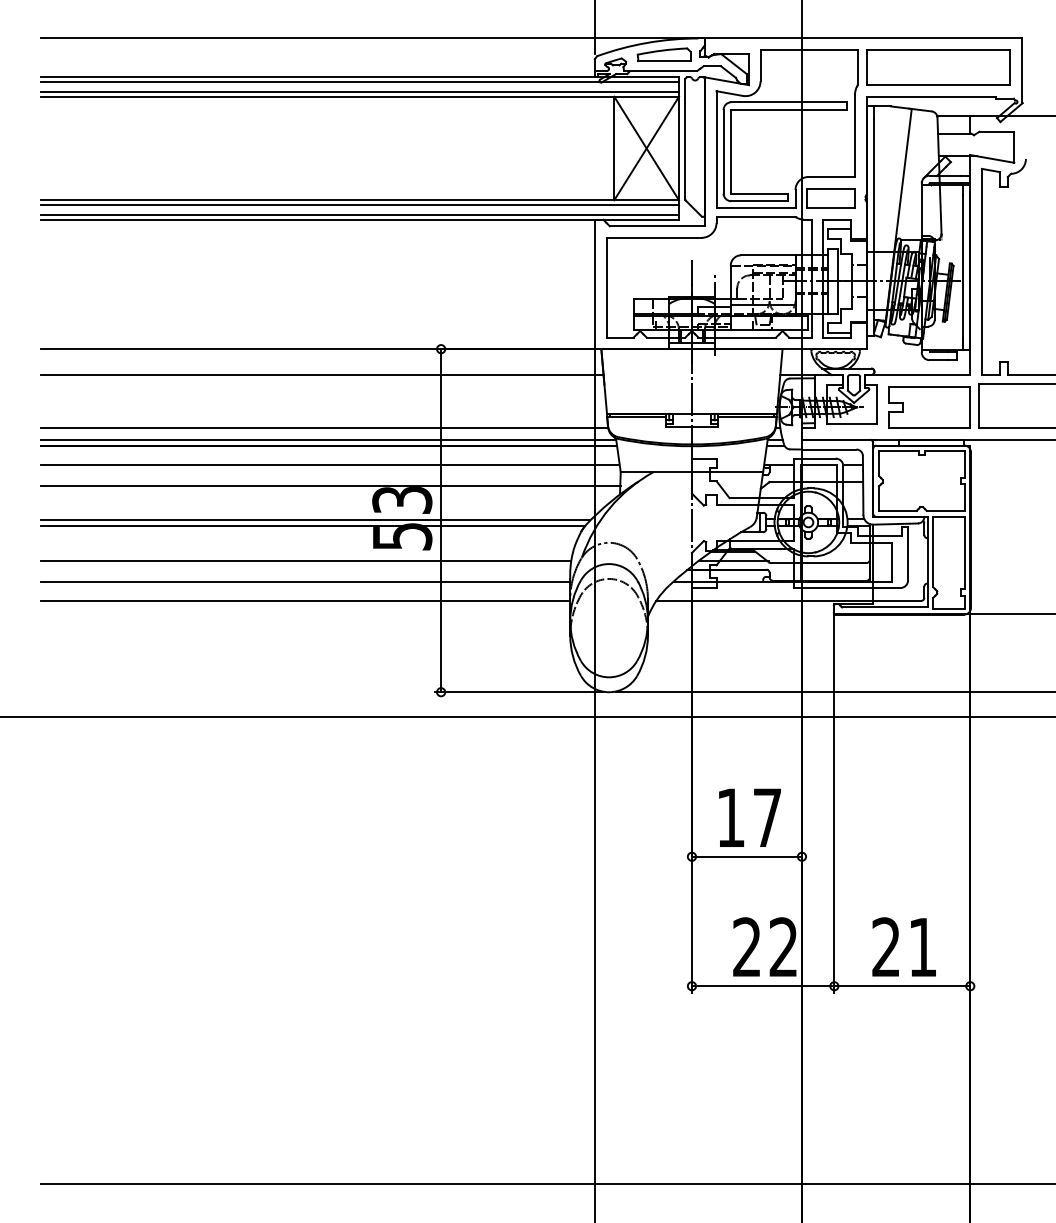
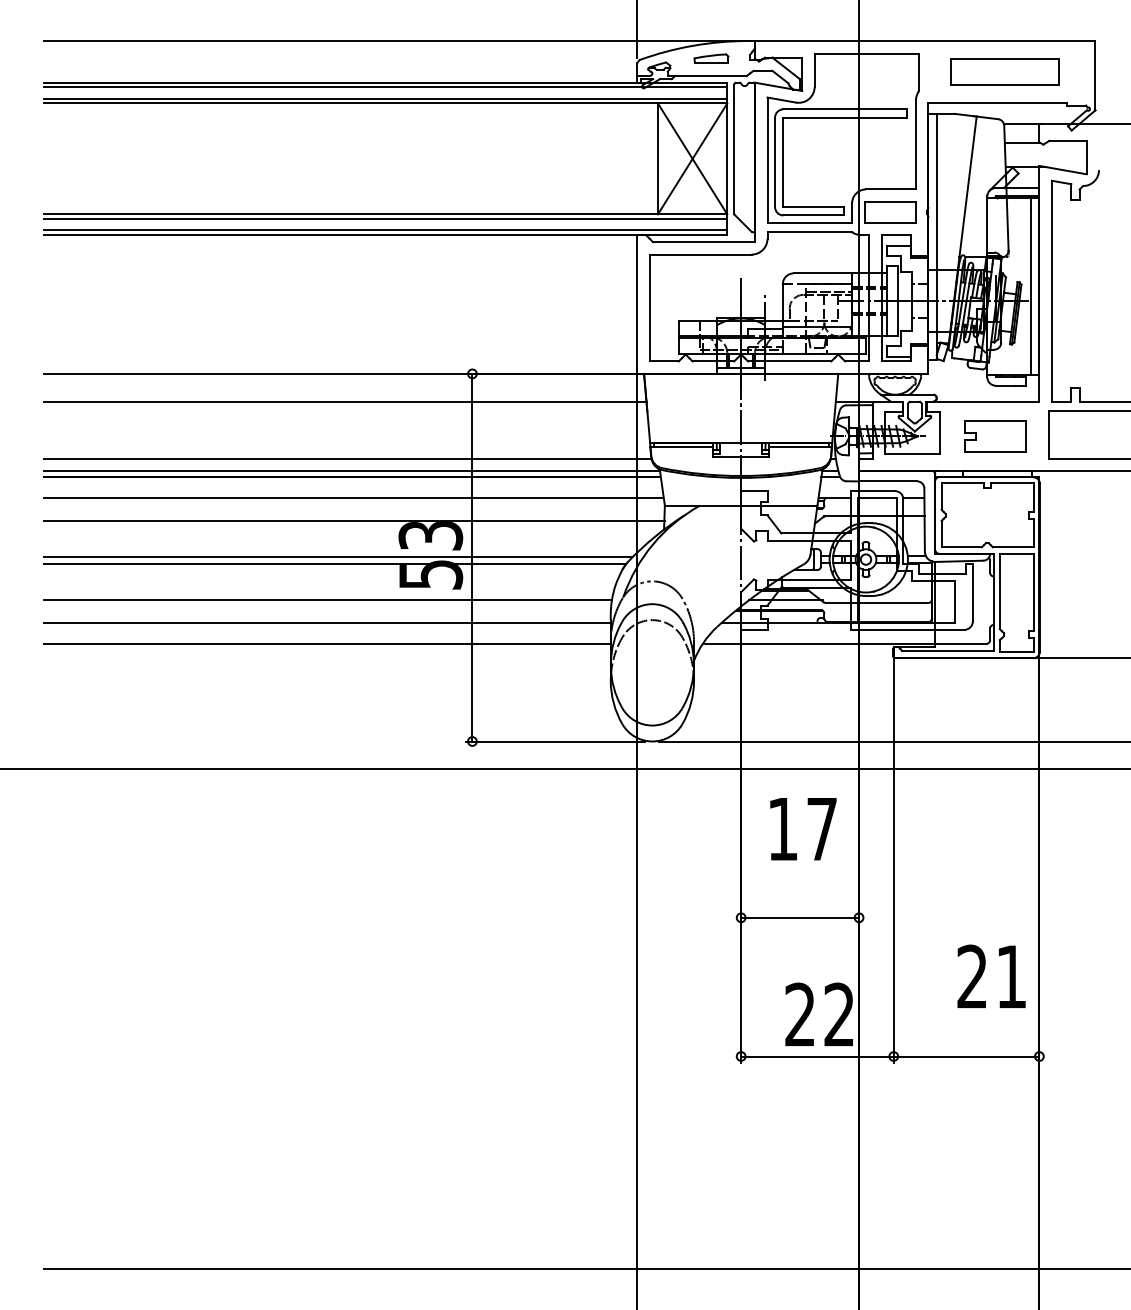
part: (664, 54) -> (711, 58), size x0.6
part: (937, 67) -> (1004, 72), size x0.7
part: (929, 407) -> (995, 436), size x0.7
text: (750, 818) -> (803, 829), moved
text: (904, 946) -> (991, 975), moved

